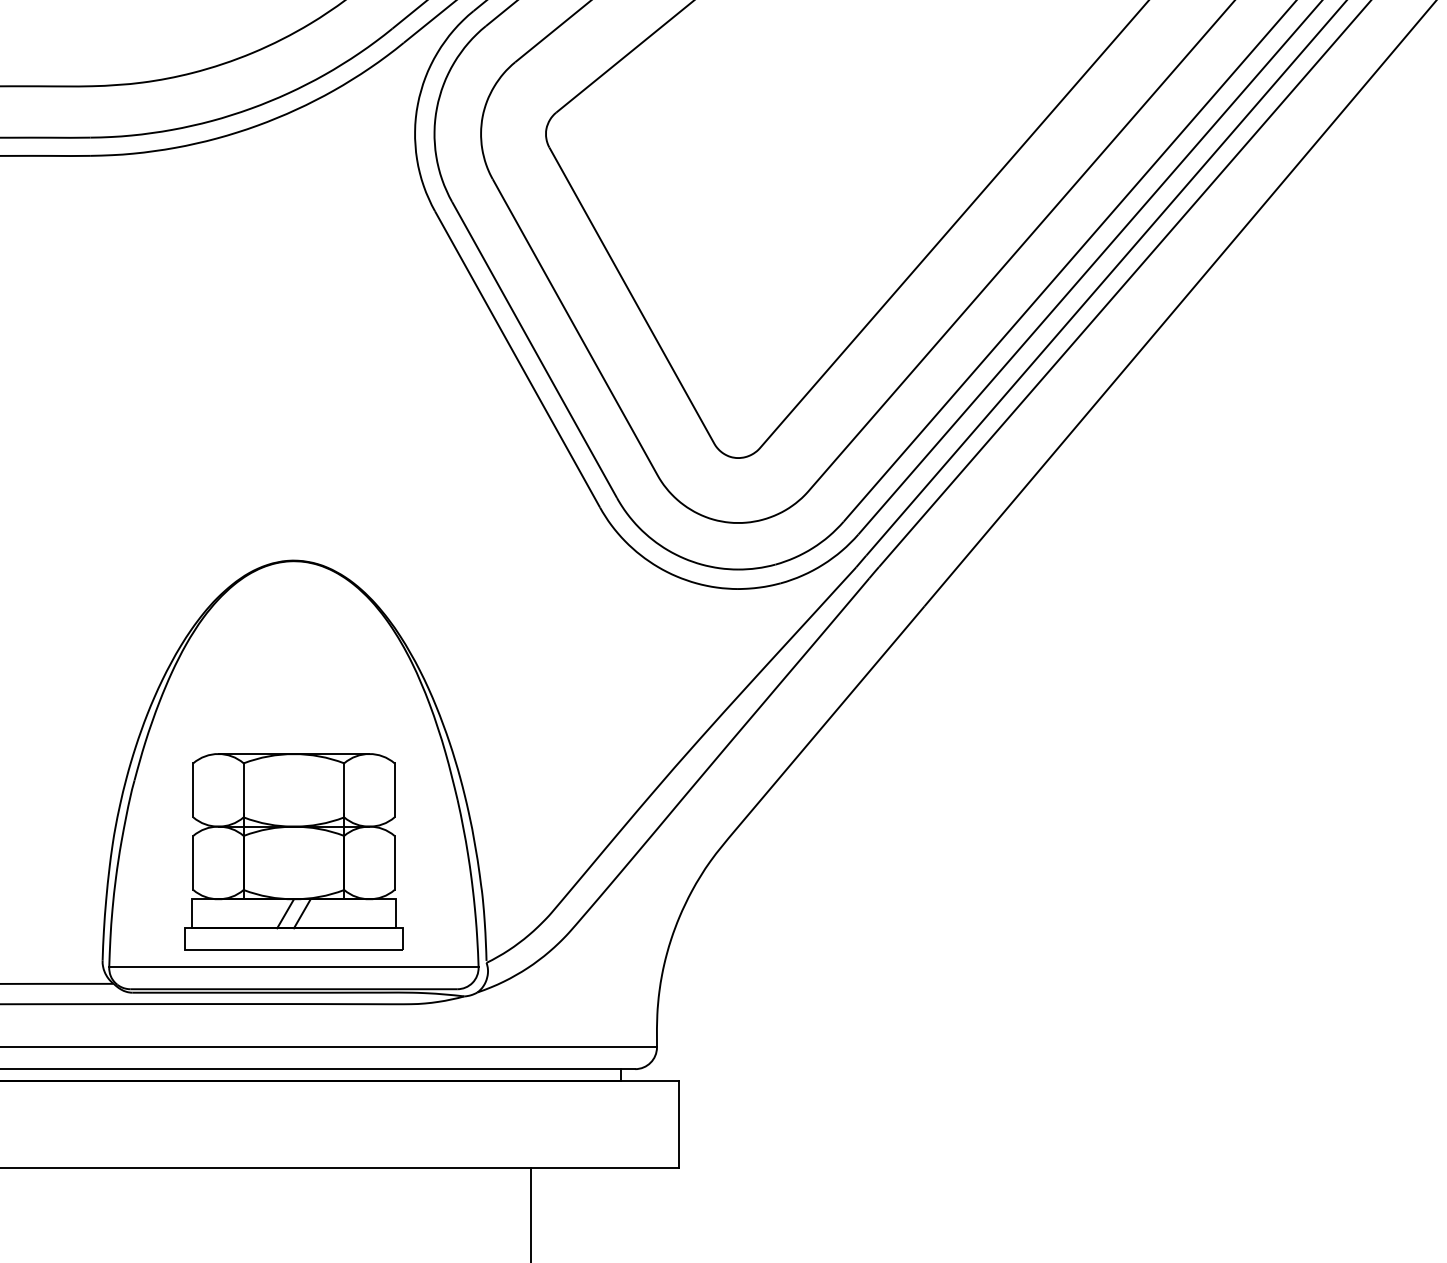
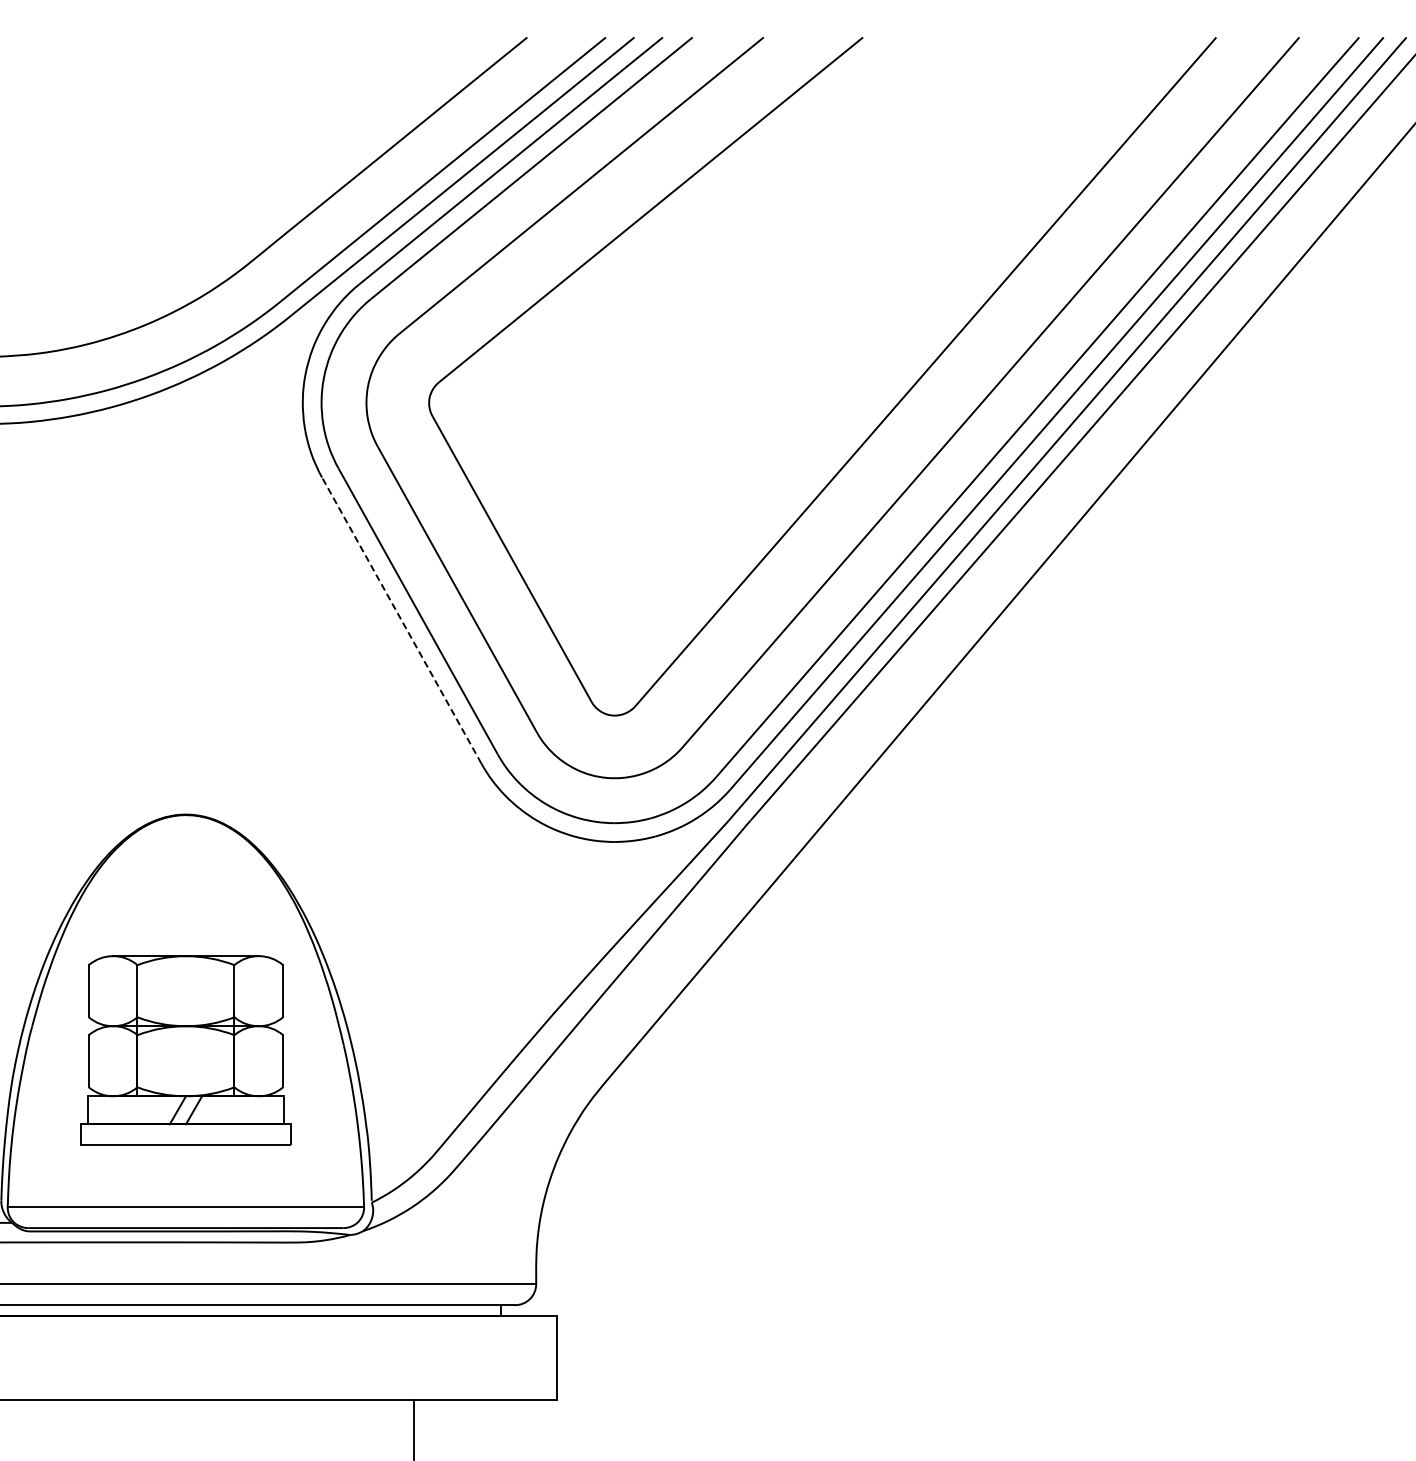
line: (517, 359) -> (401, 620), solid -> dashed
part: (293, 851) -> (185, 1050), moved

